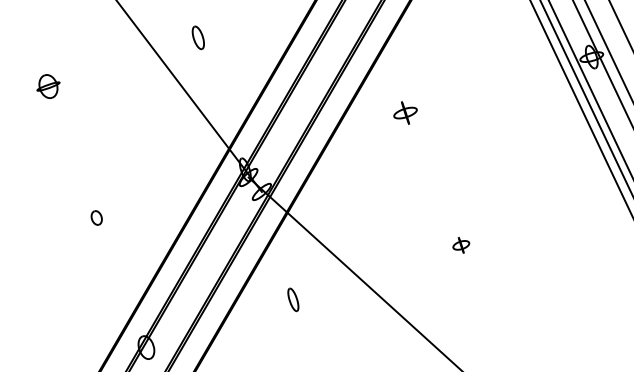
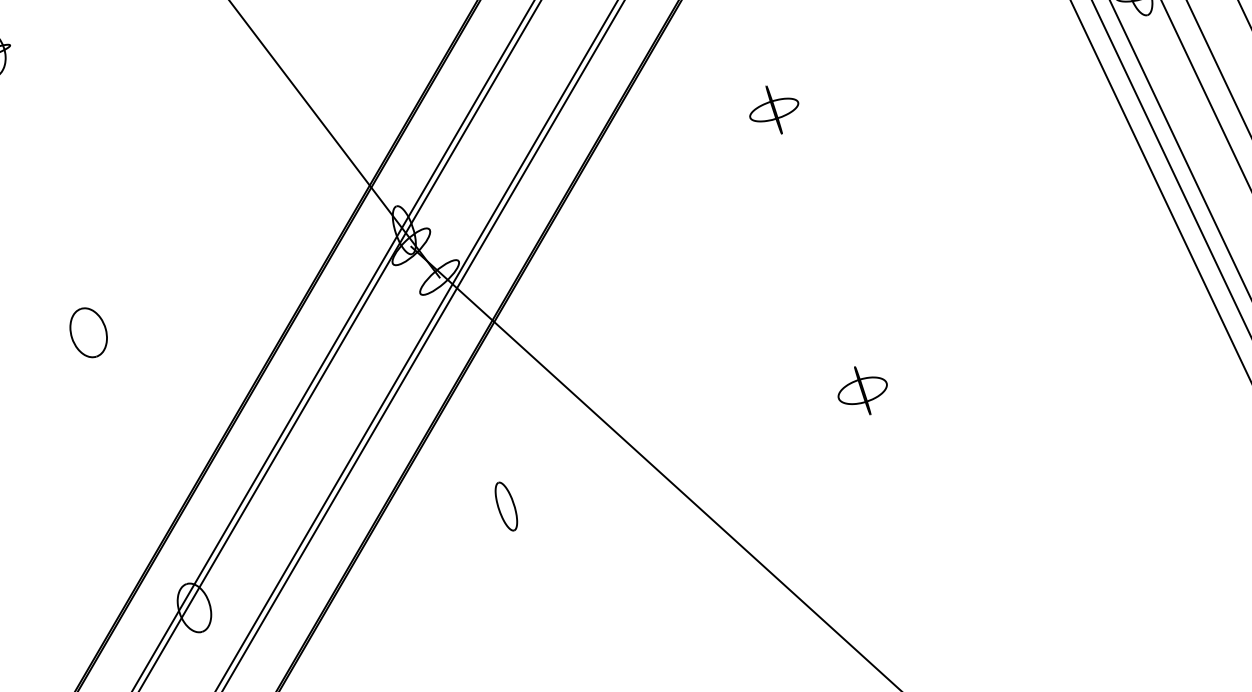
part: (405, 112) -> (774, 108), moved
part: (96, 217) -> (88, 331), size x1.67
part: (461, 245) -> (863, 391), size x1.43

